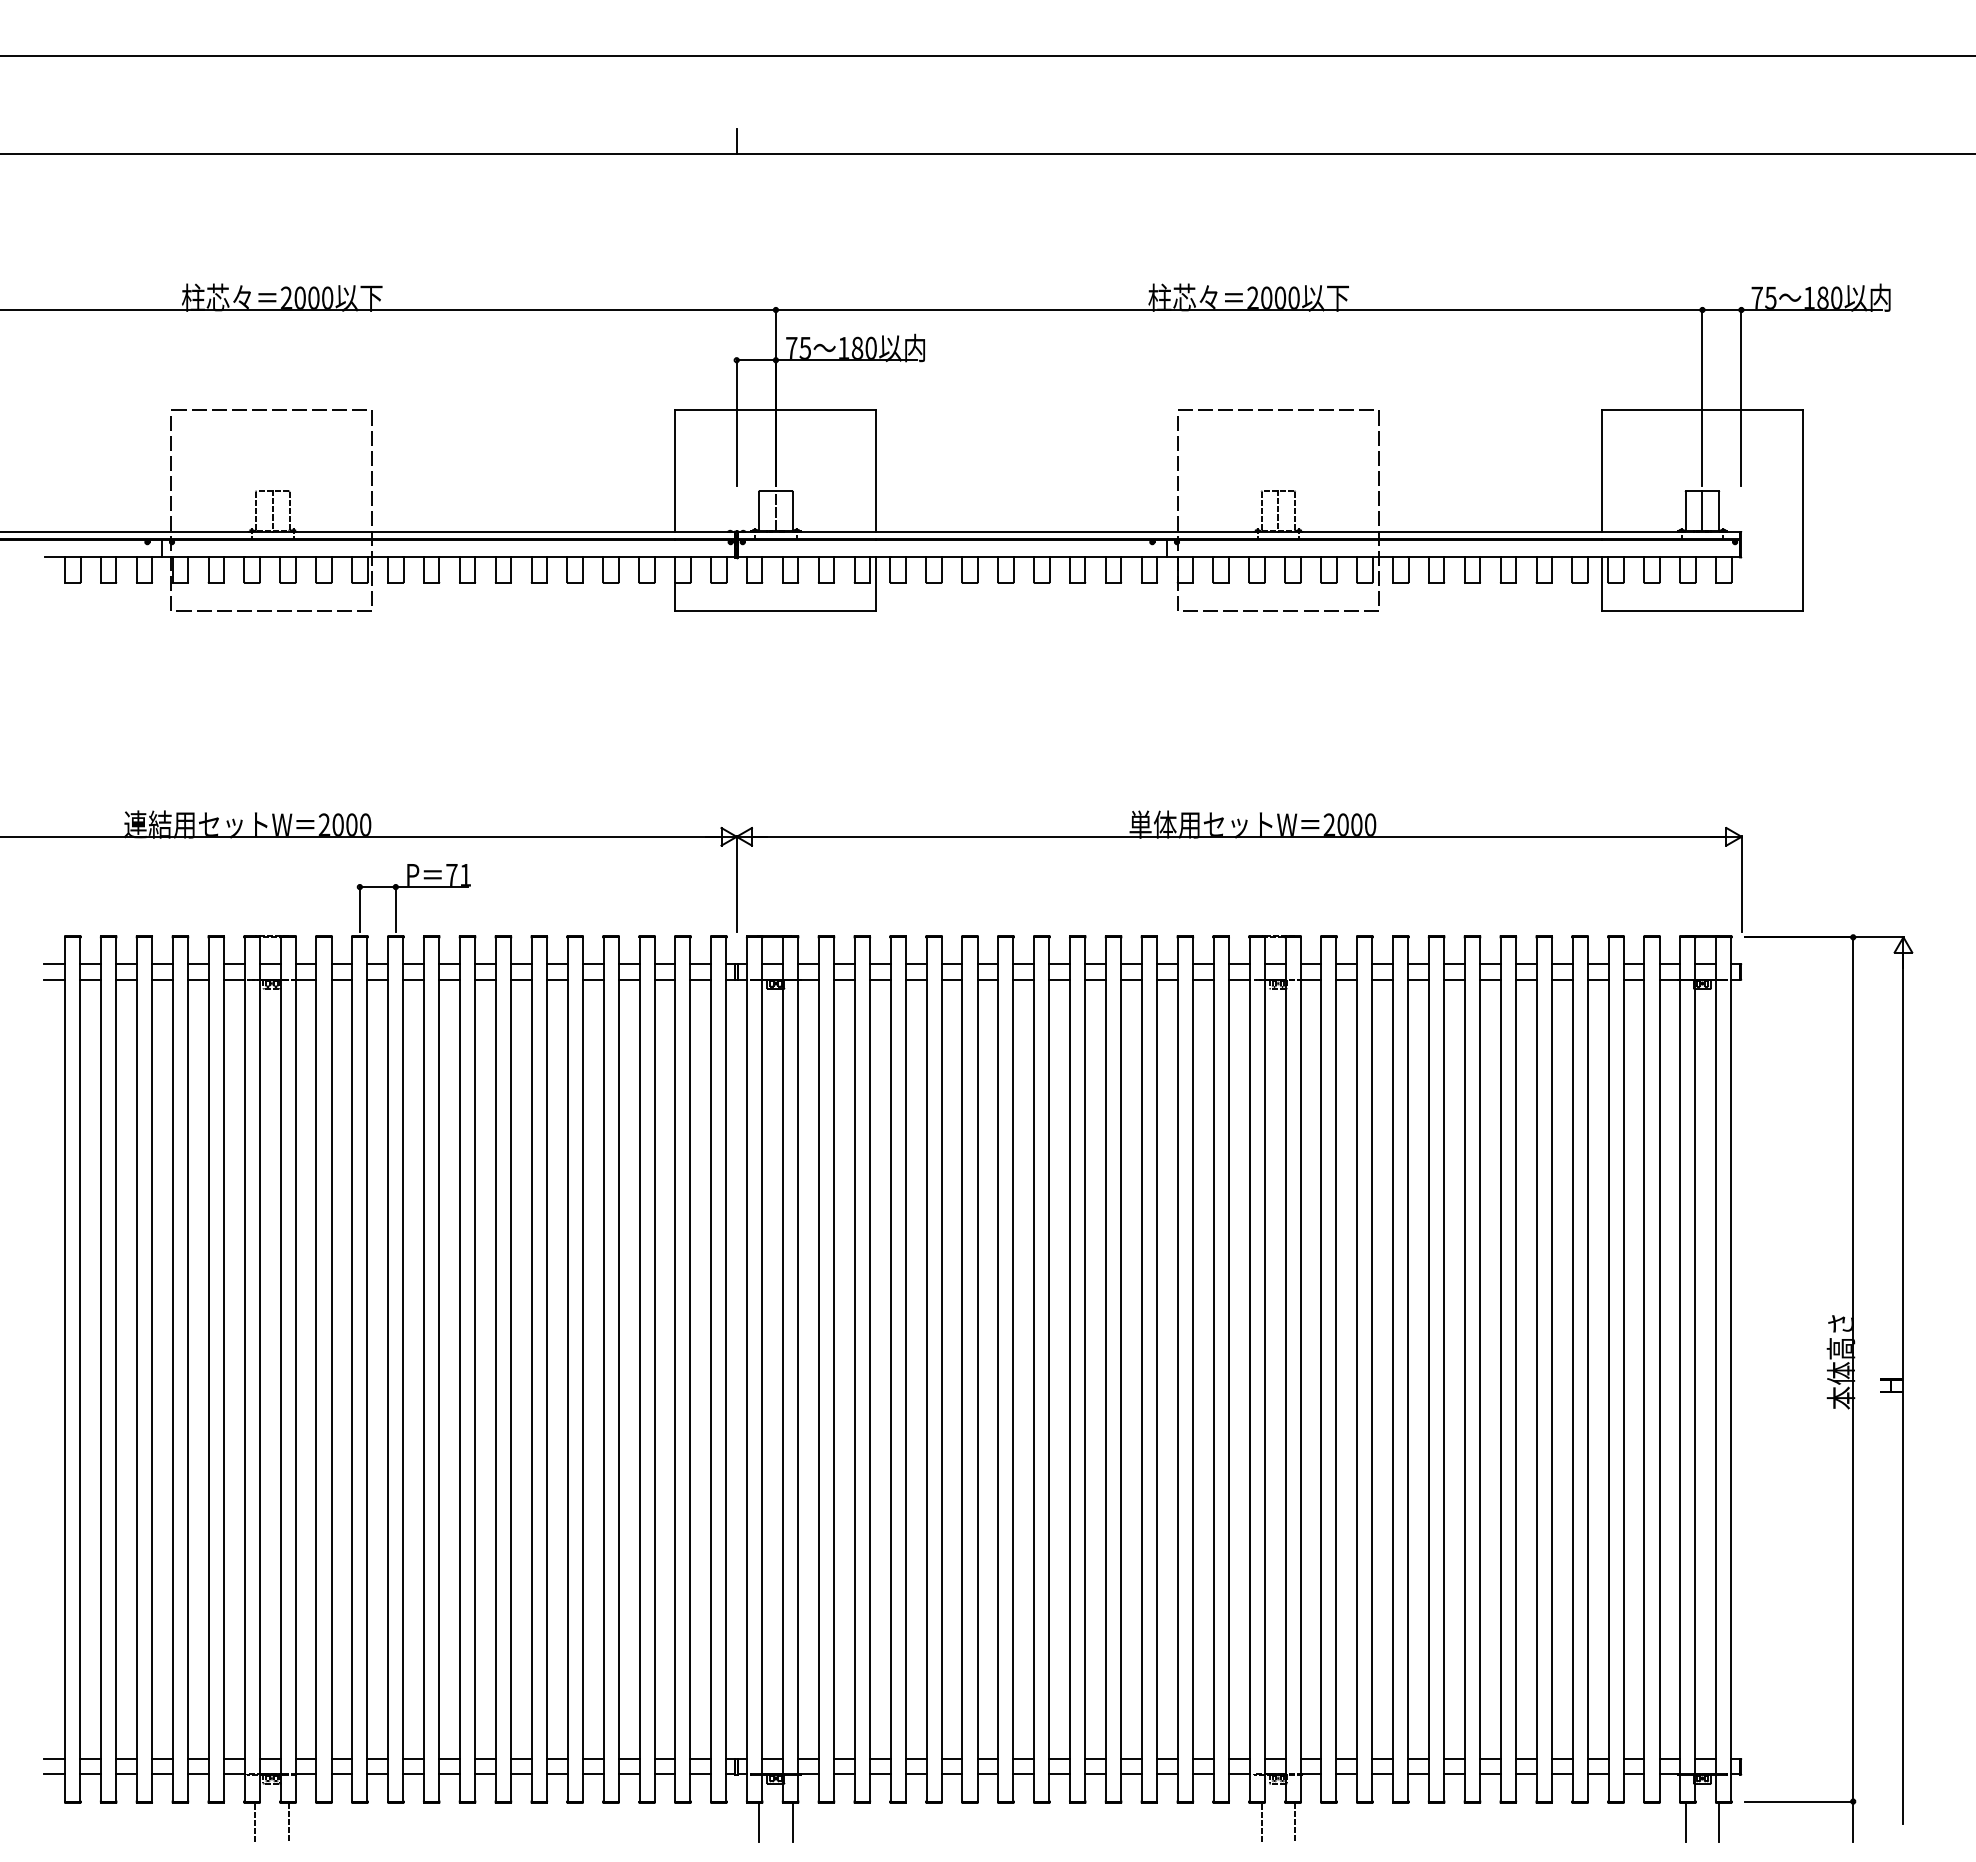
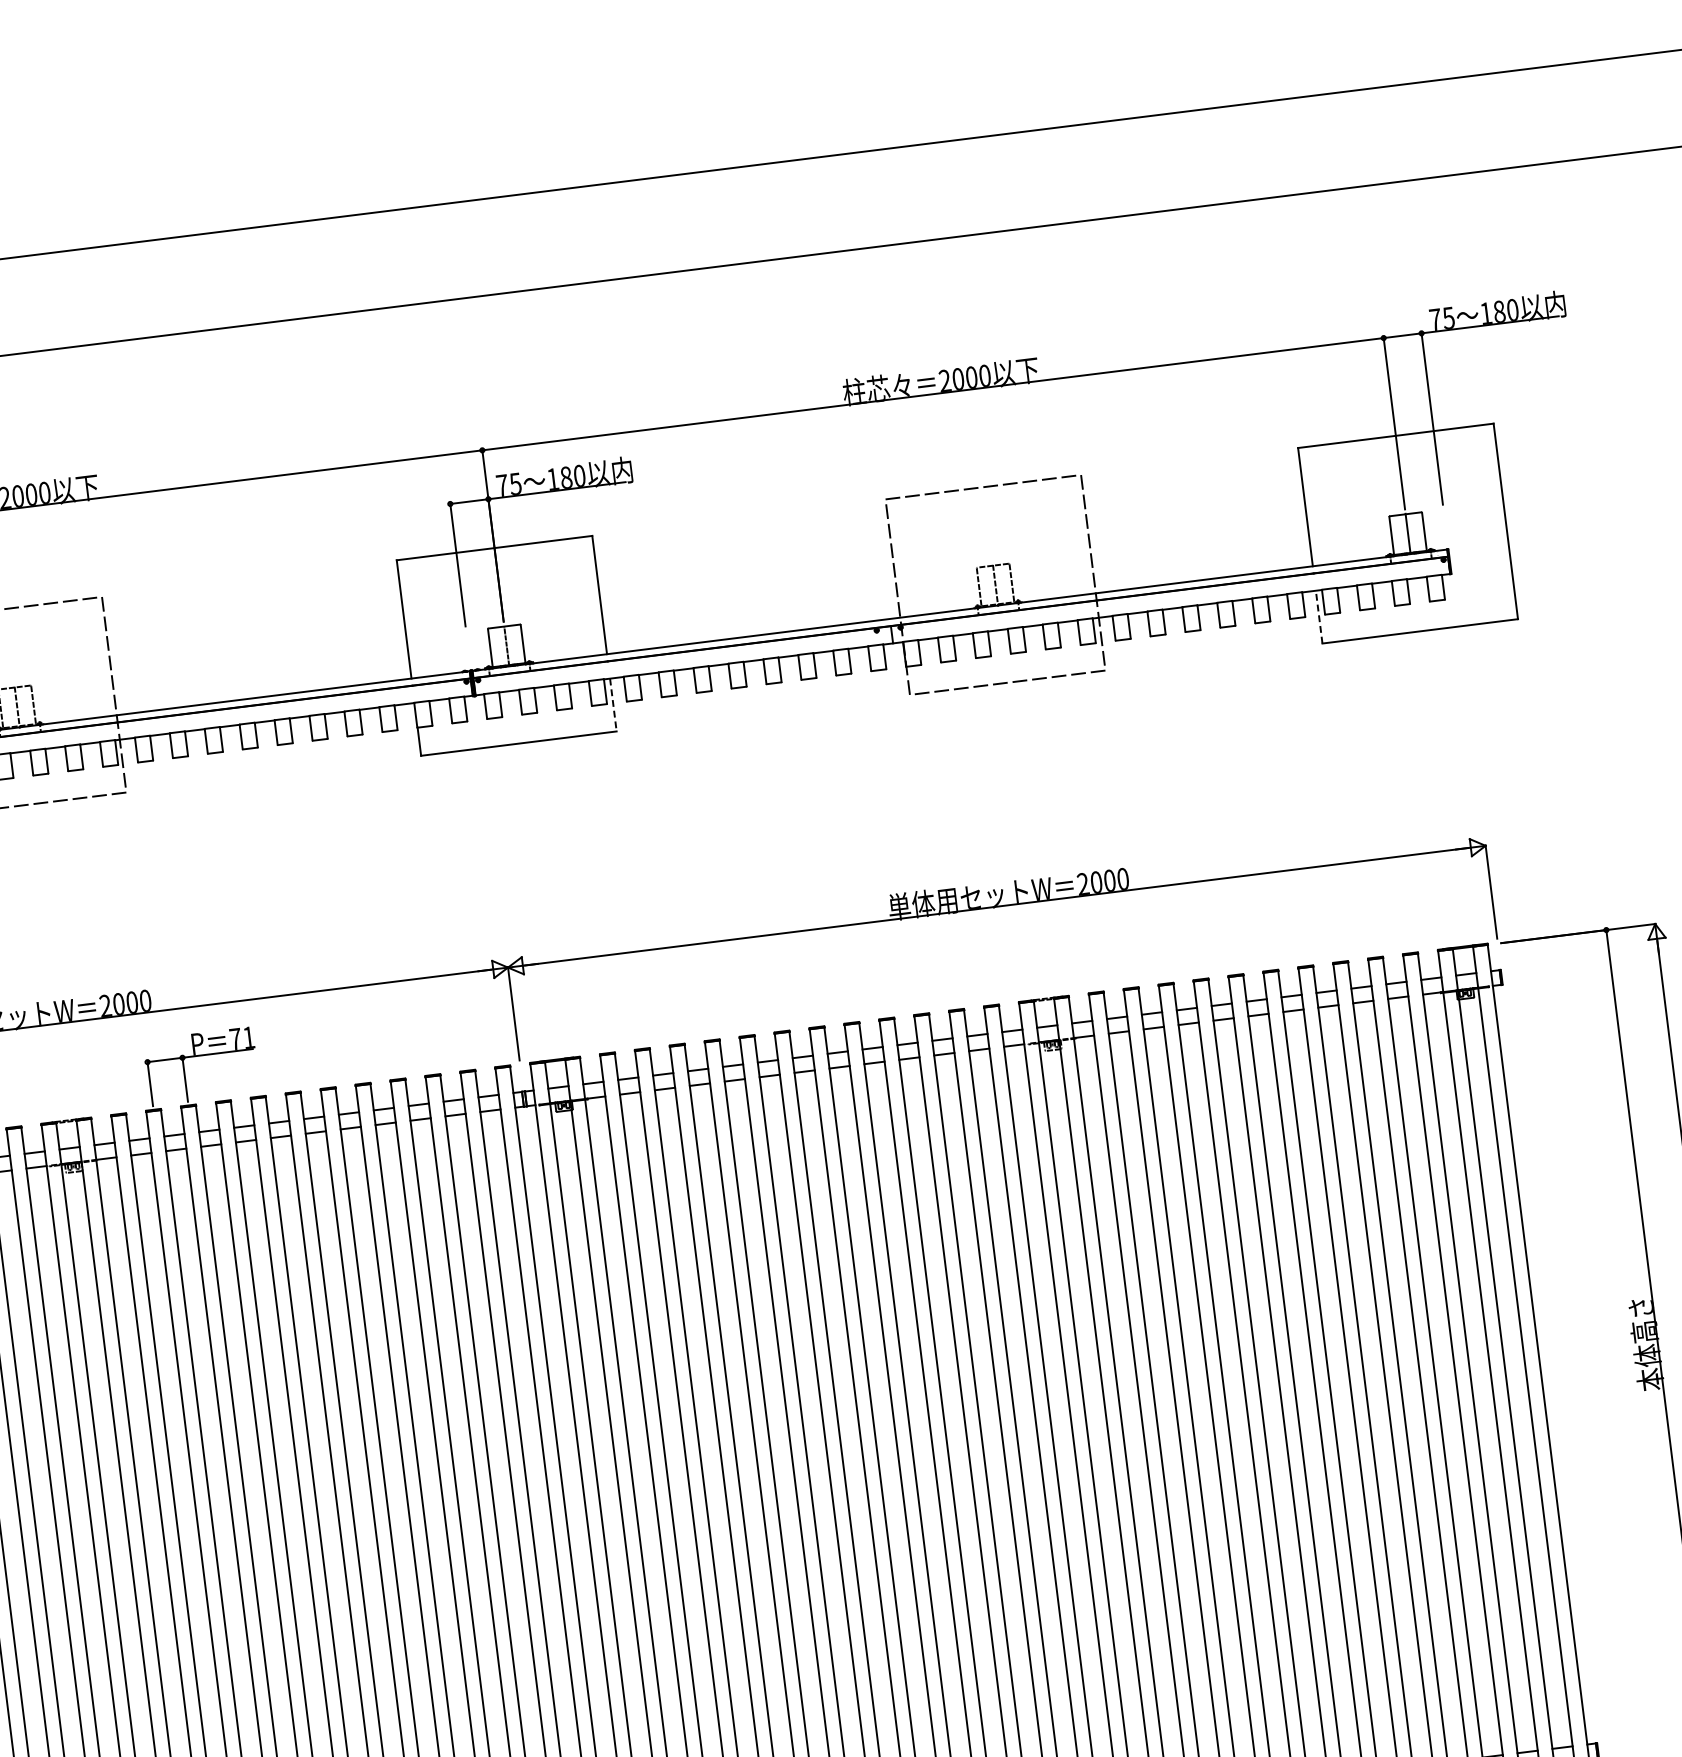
line: (736, 140) -> (423, 290), removed
line: (1601, 583) -> (1318, 616), solid -> dashed
line: (876, 584) -> (613, 705), solid -> dashed

